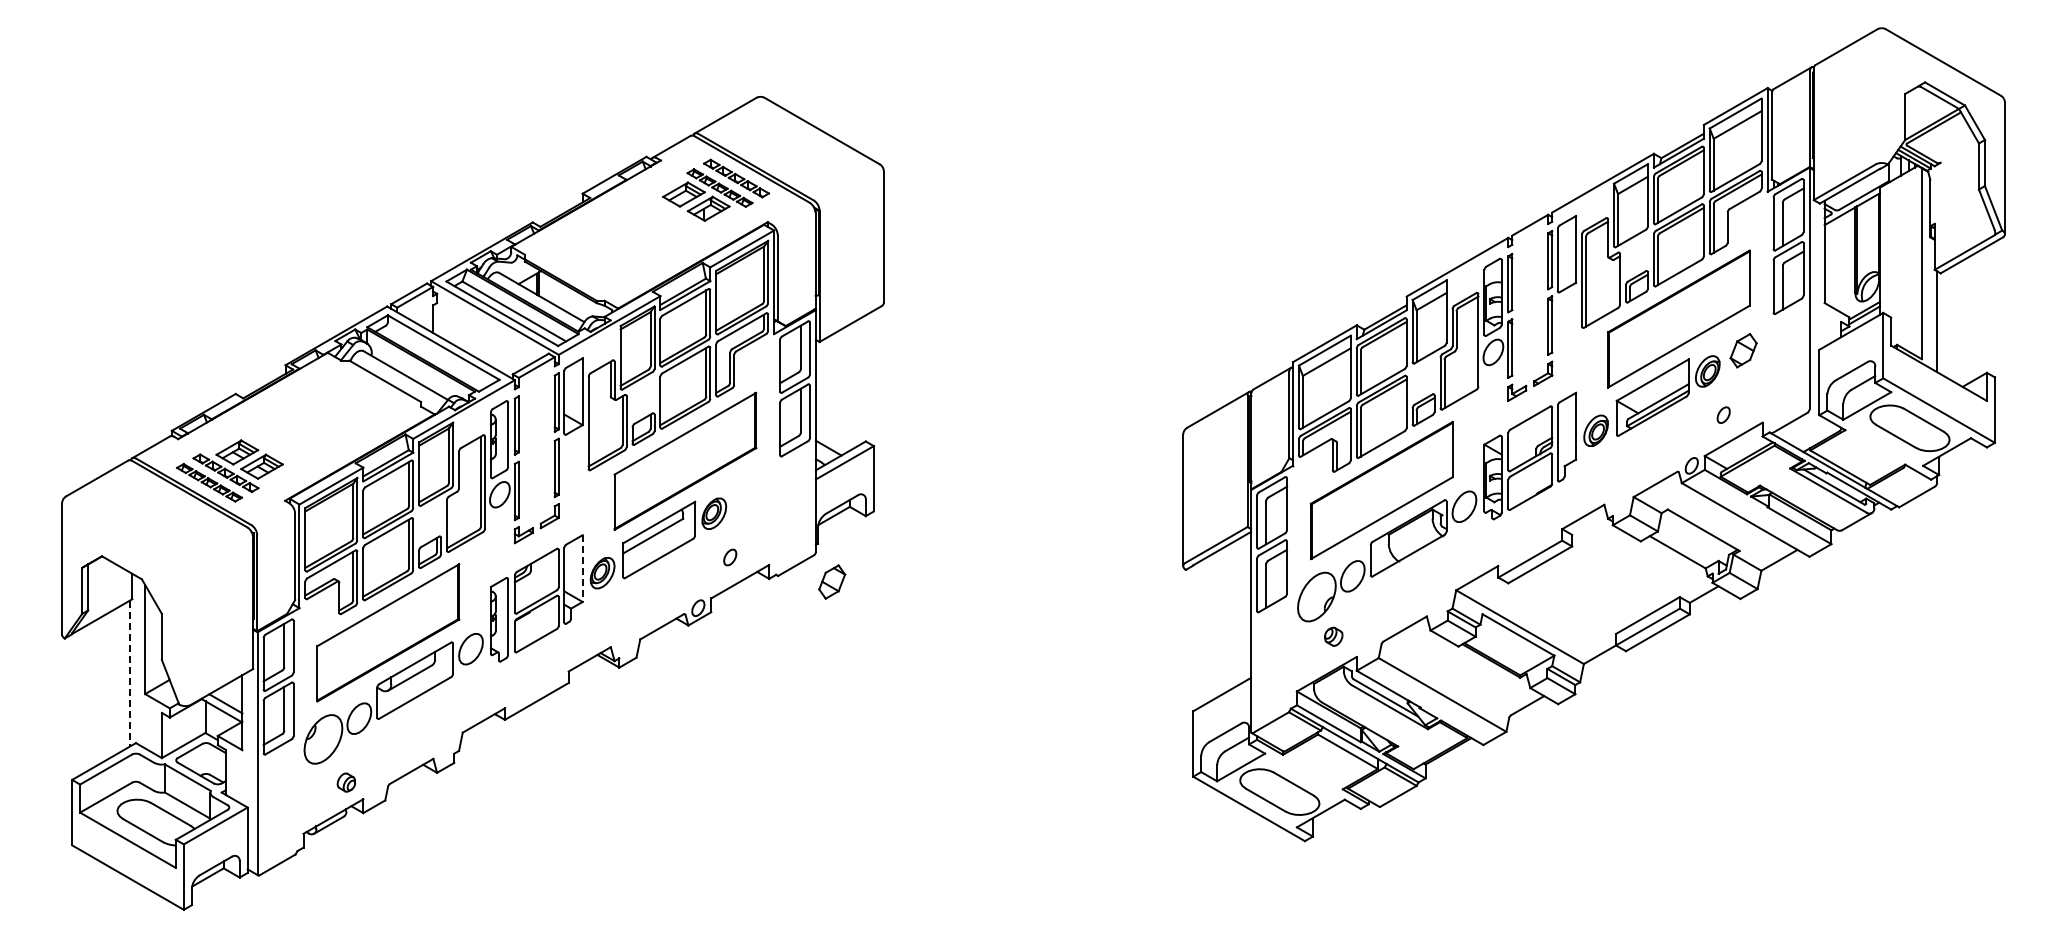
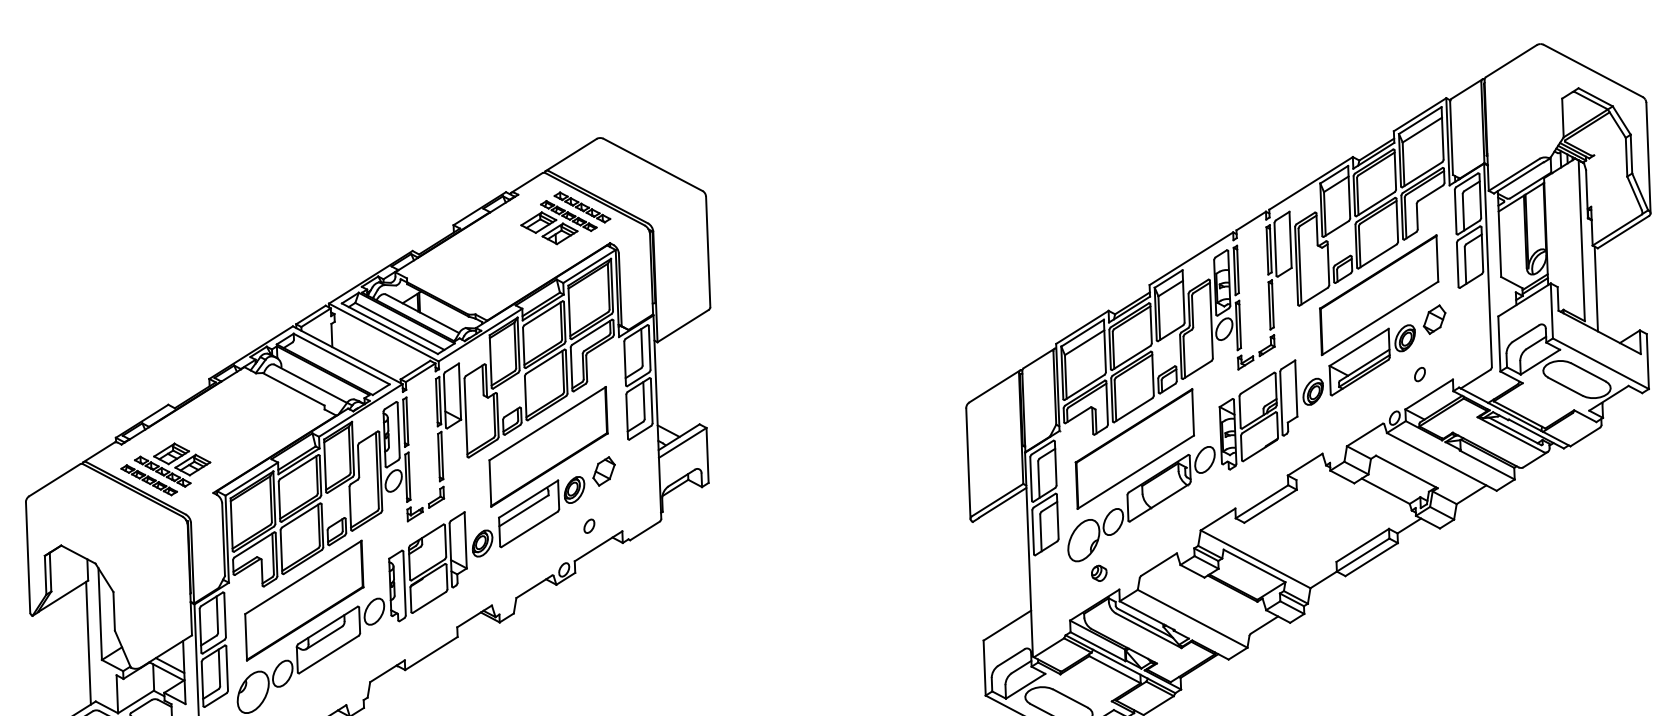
line: (582, 569) -> (465, 541), dashed -> solid
part: (832, 581) -> (604, 470), moved
line: (130, 674) -> (88, 643), dashed -> solid

